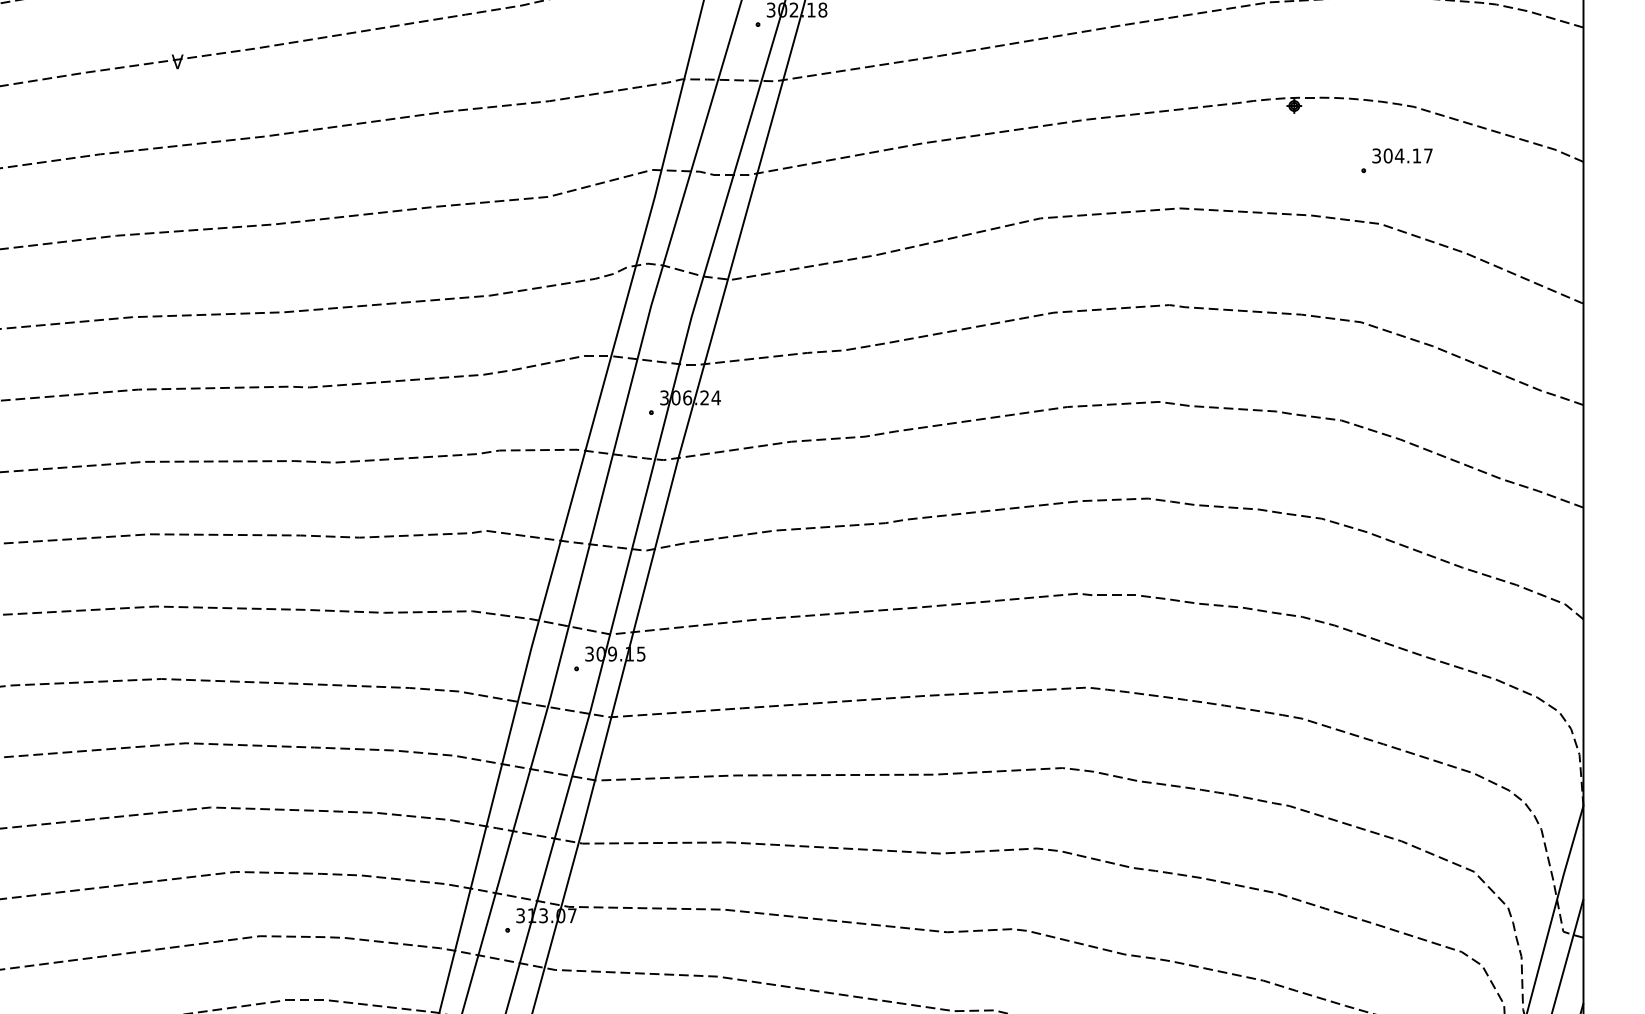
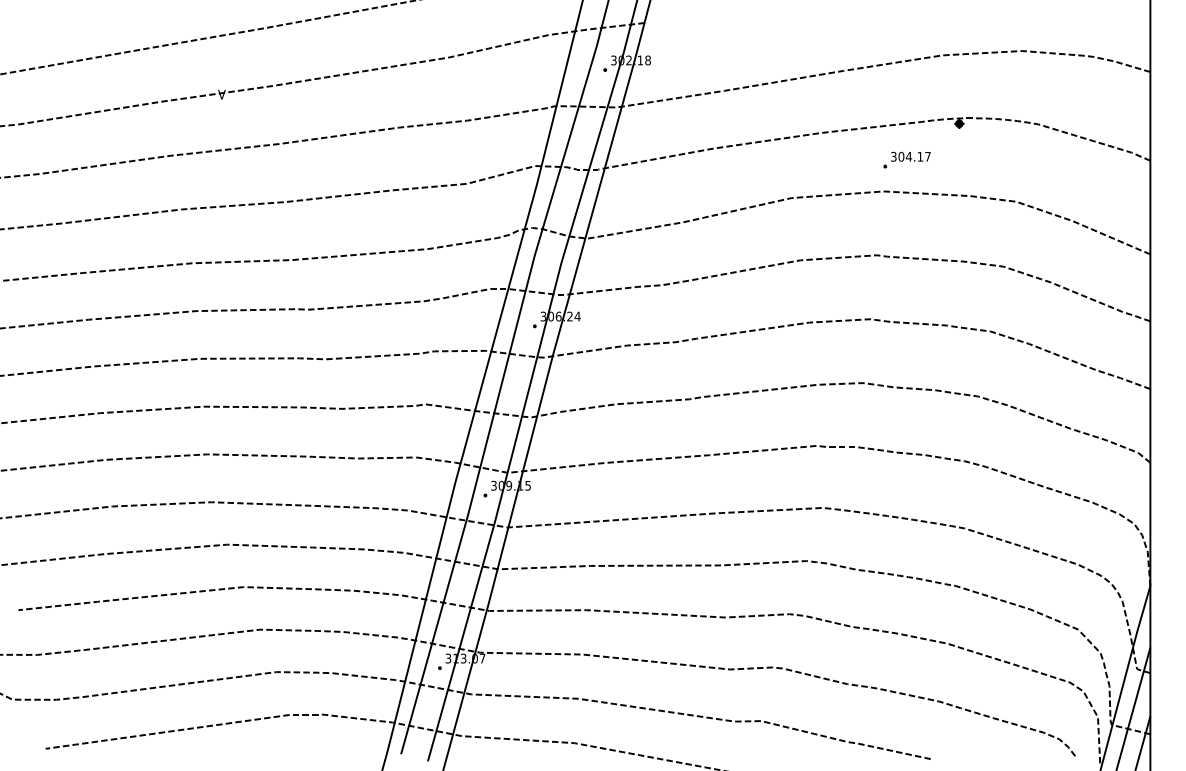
part: (1395, 160) -> (906, 159), moved

